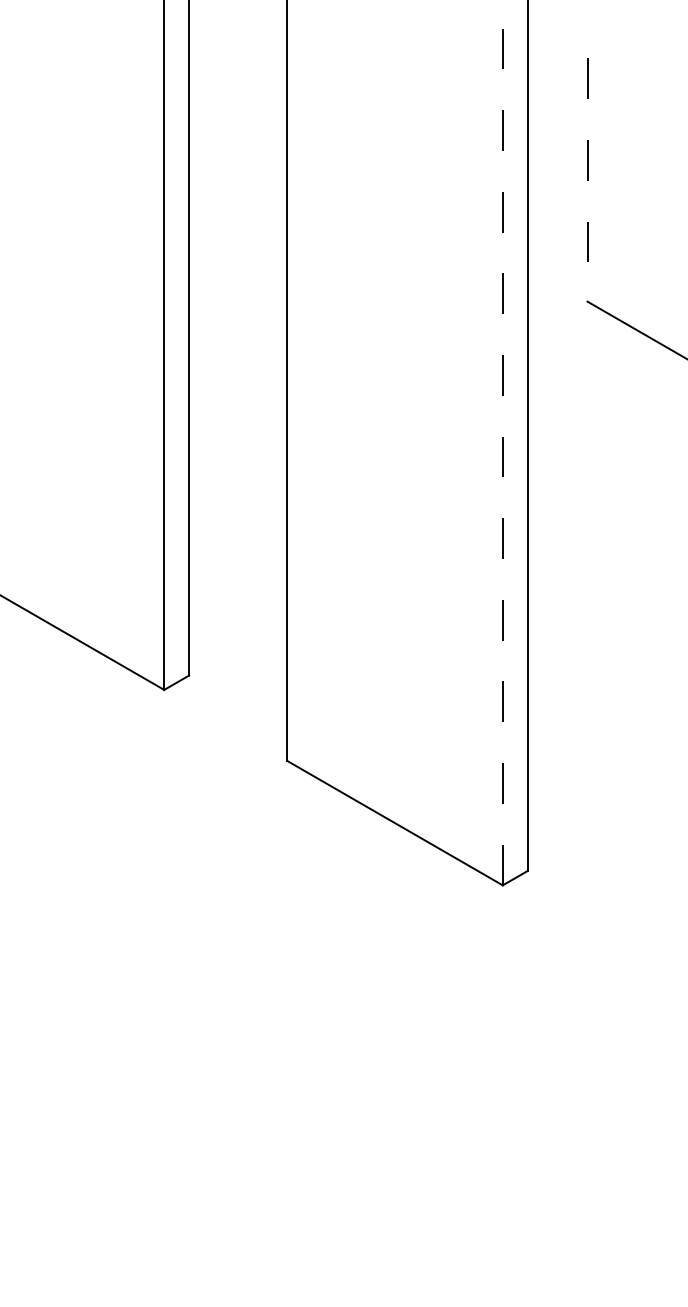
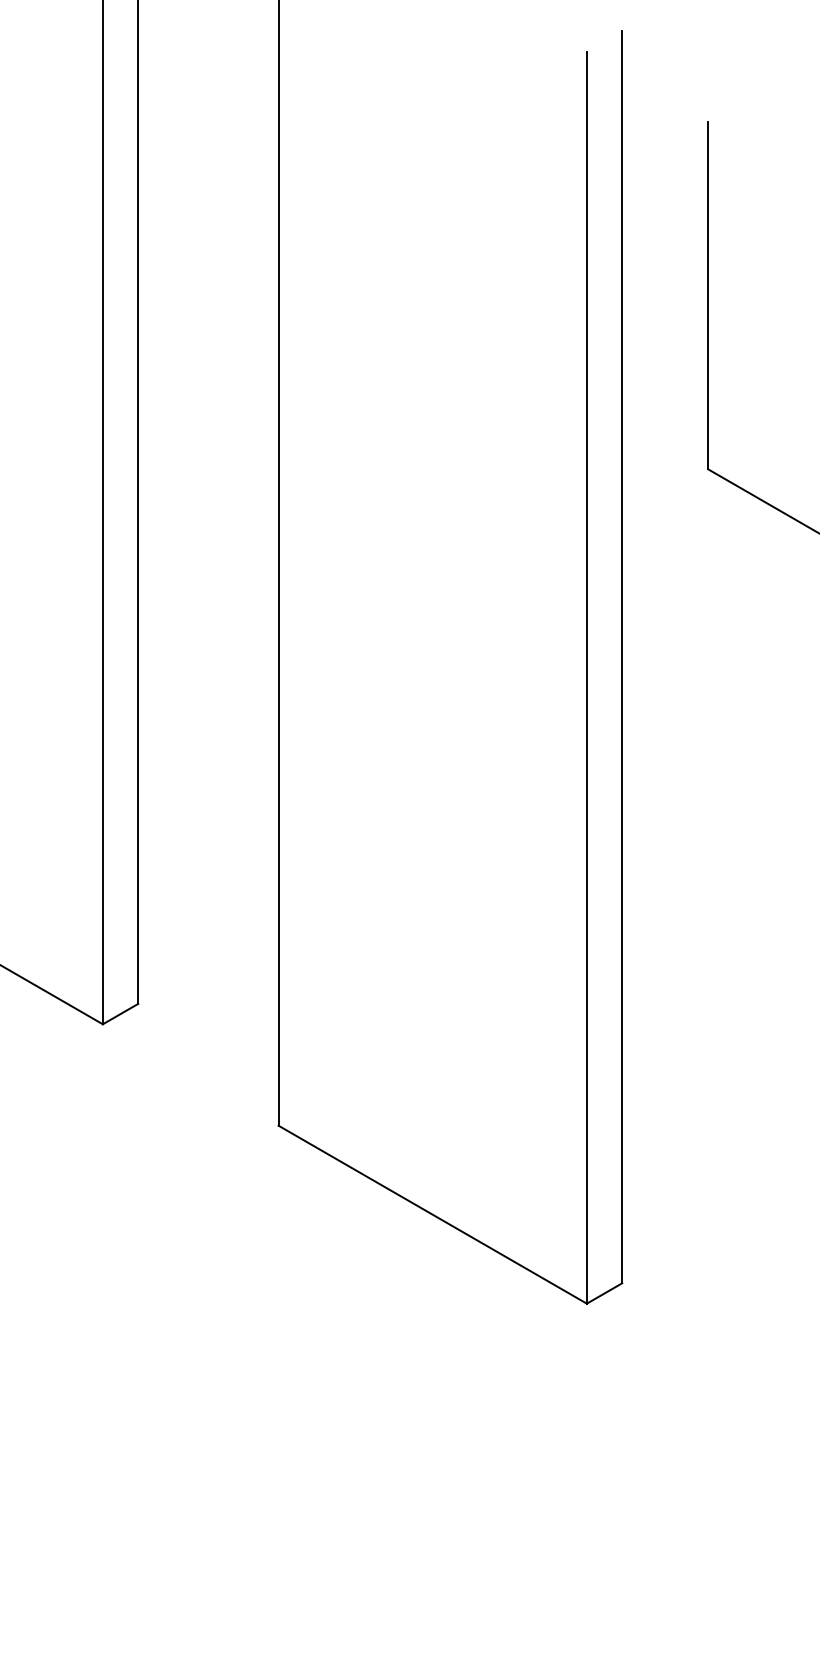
line: (587, 180) -> (707, 296), dashed -> solid
line: (502, 447) -> (586, 677), dashed -> solid

